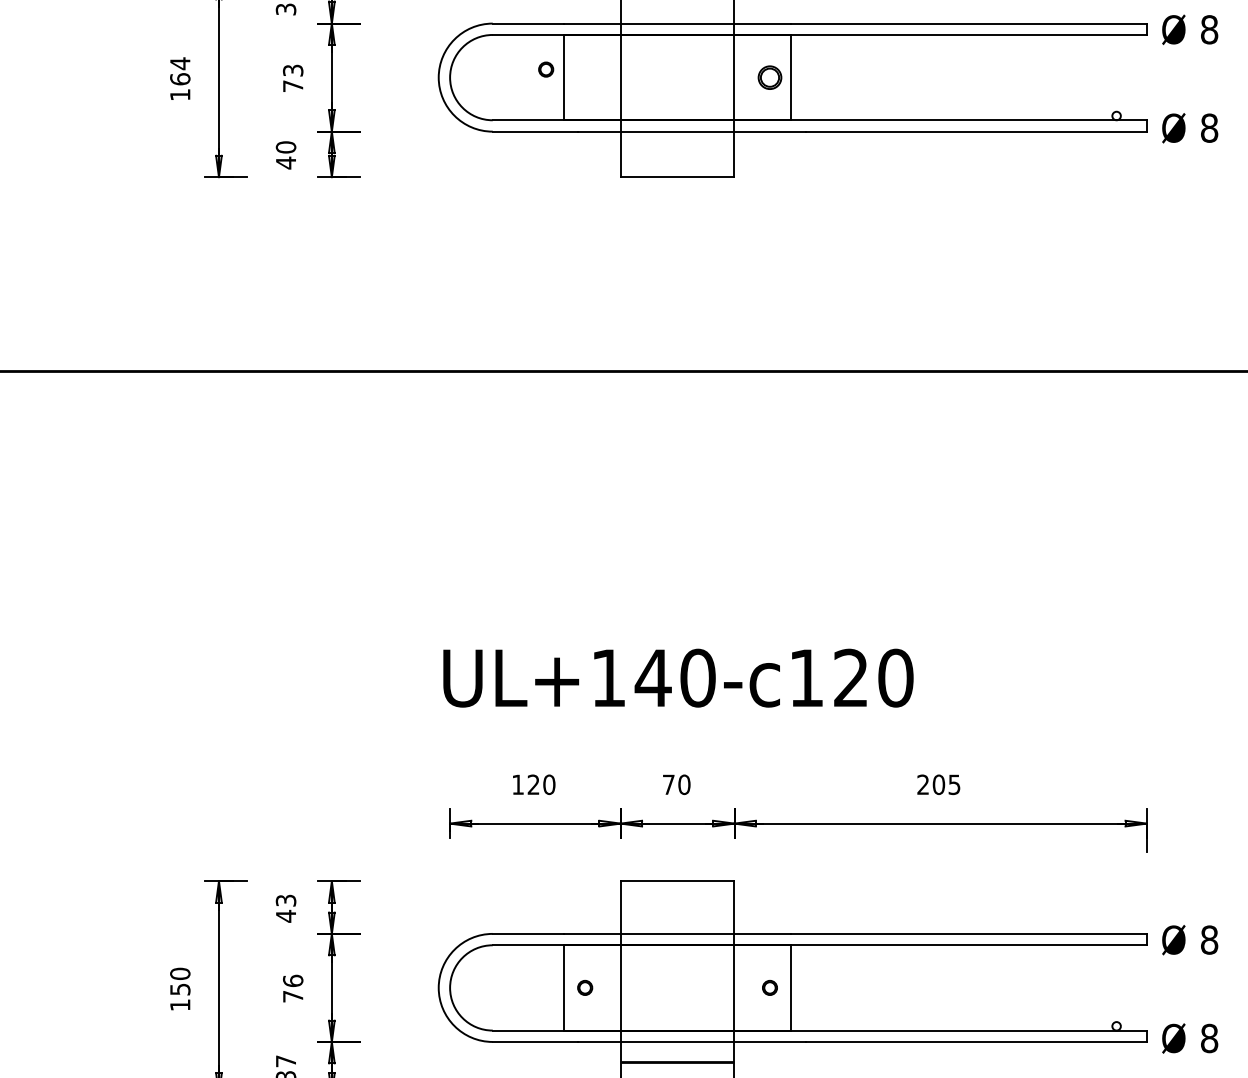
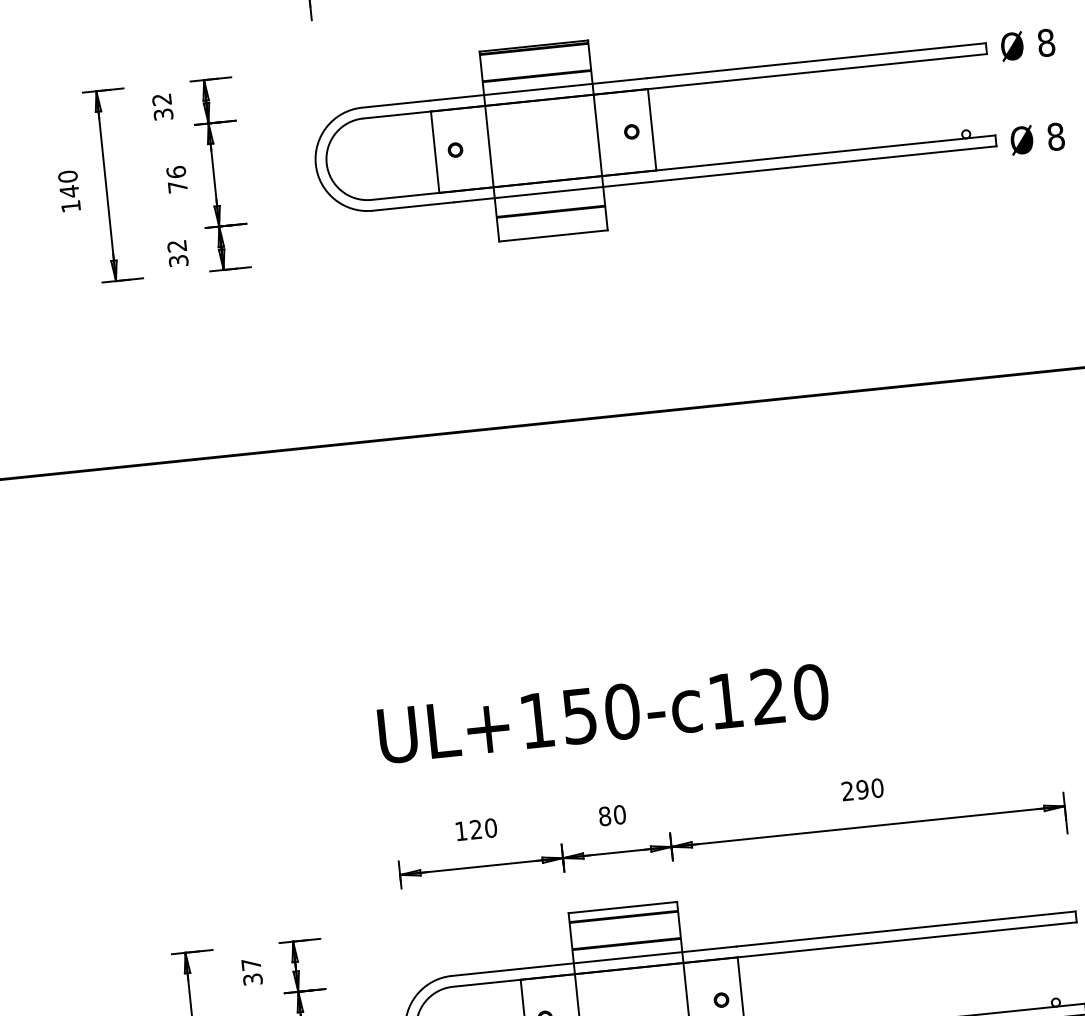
hatch: (677, 9) -> (536, 76), added
part: (546, 69) -> (455, 149), moved
text: (293, 70) -> (176, 172), 73 -> 76
text: (180, 71) -> (68, 184), 164 -> 140
circle: (769, 77) -> (631, 131), size x0.62
hatch: (677, 151) -> (550, 211), added
text: (285, 155) -> (177, 253), 40 -> 32
text: (652, 678) -> (578, 716), UL+140-c120 -> UL+150-c120
text: (668, 784) -> (604, 816), 70 -> 80
text: (946, 784) -> (869, 788), 205 -> 290
hatch: (677, 905) -> (625, 930), added
text: (285, 908) -> (251, 972), 43 -> 37

